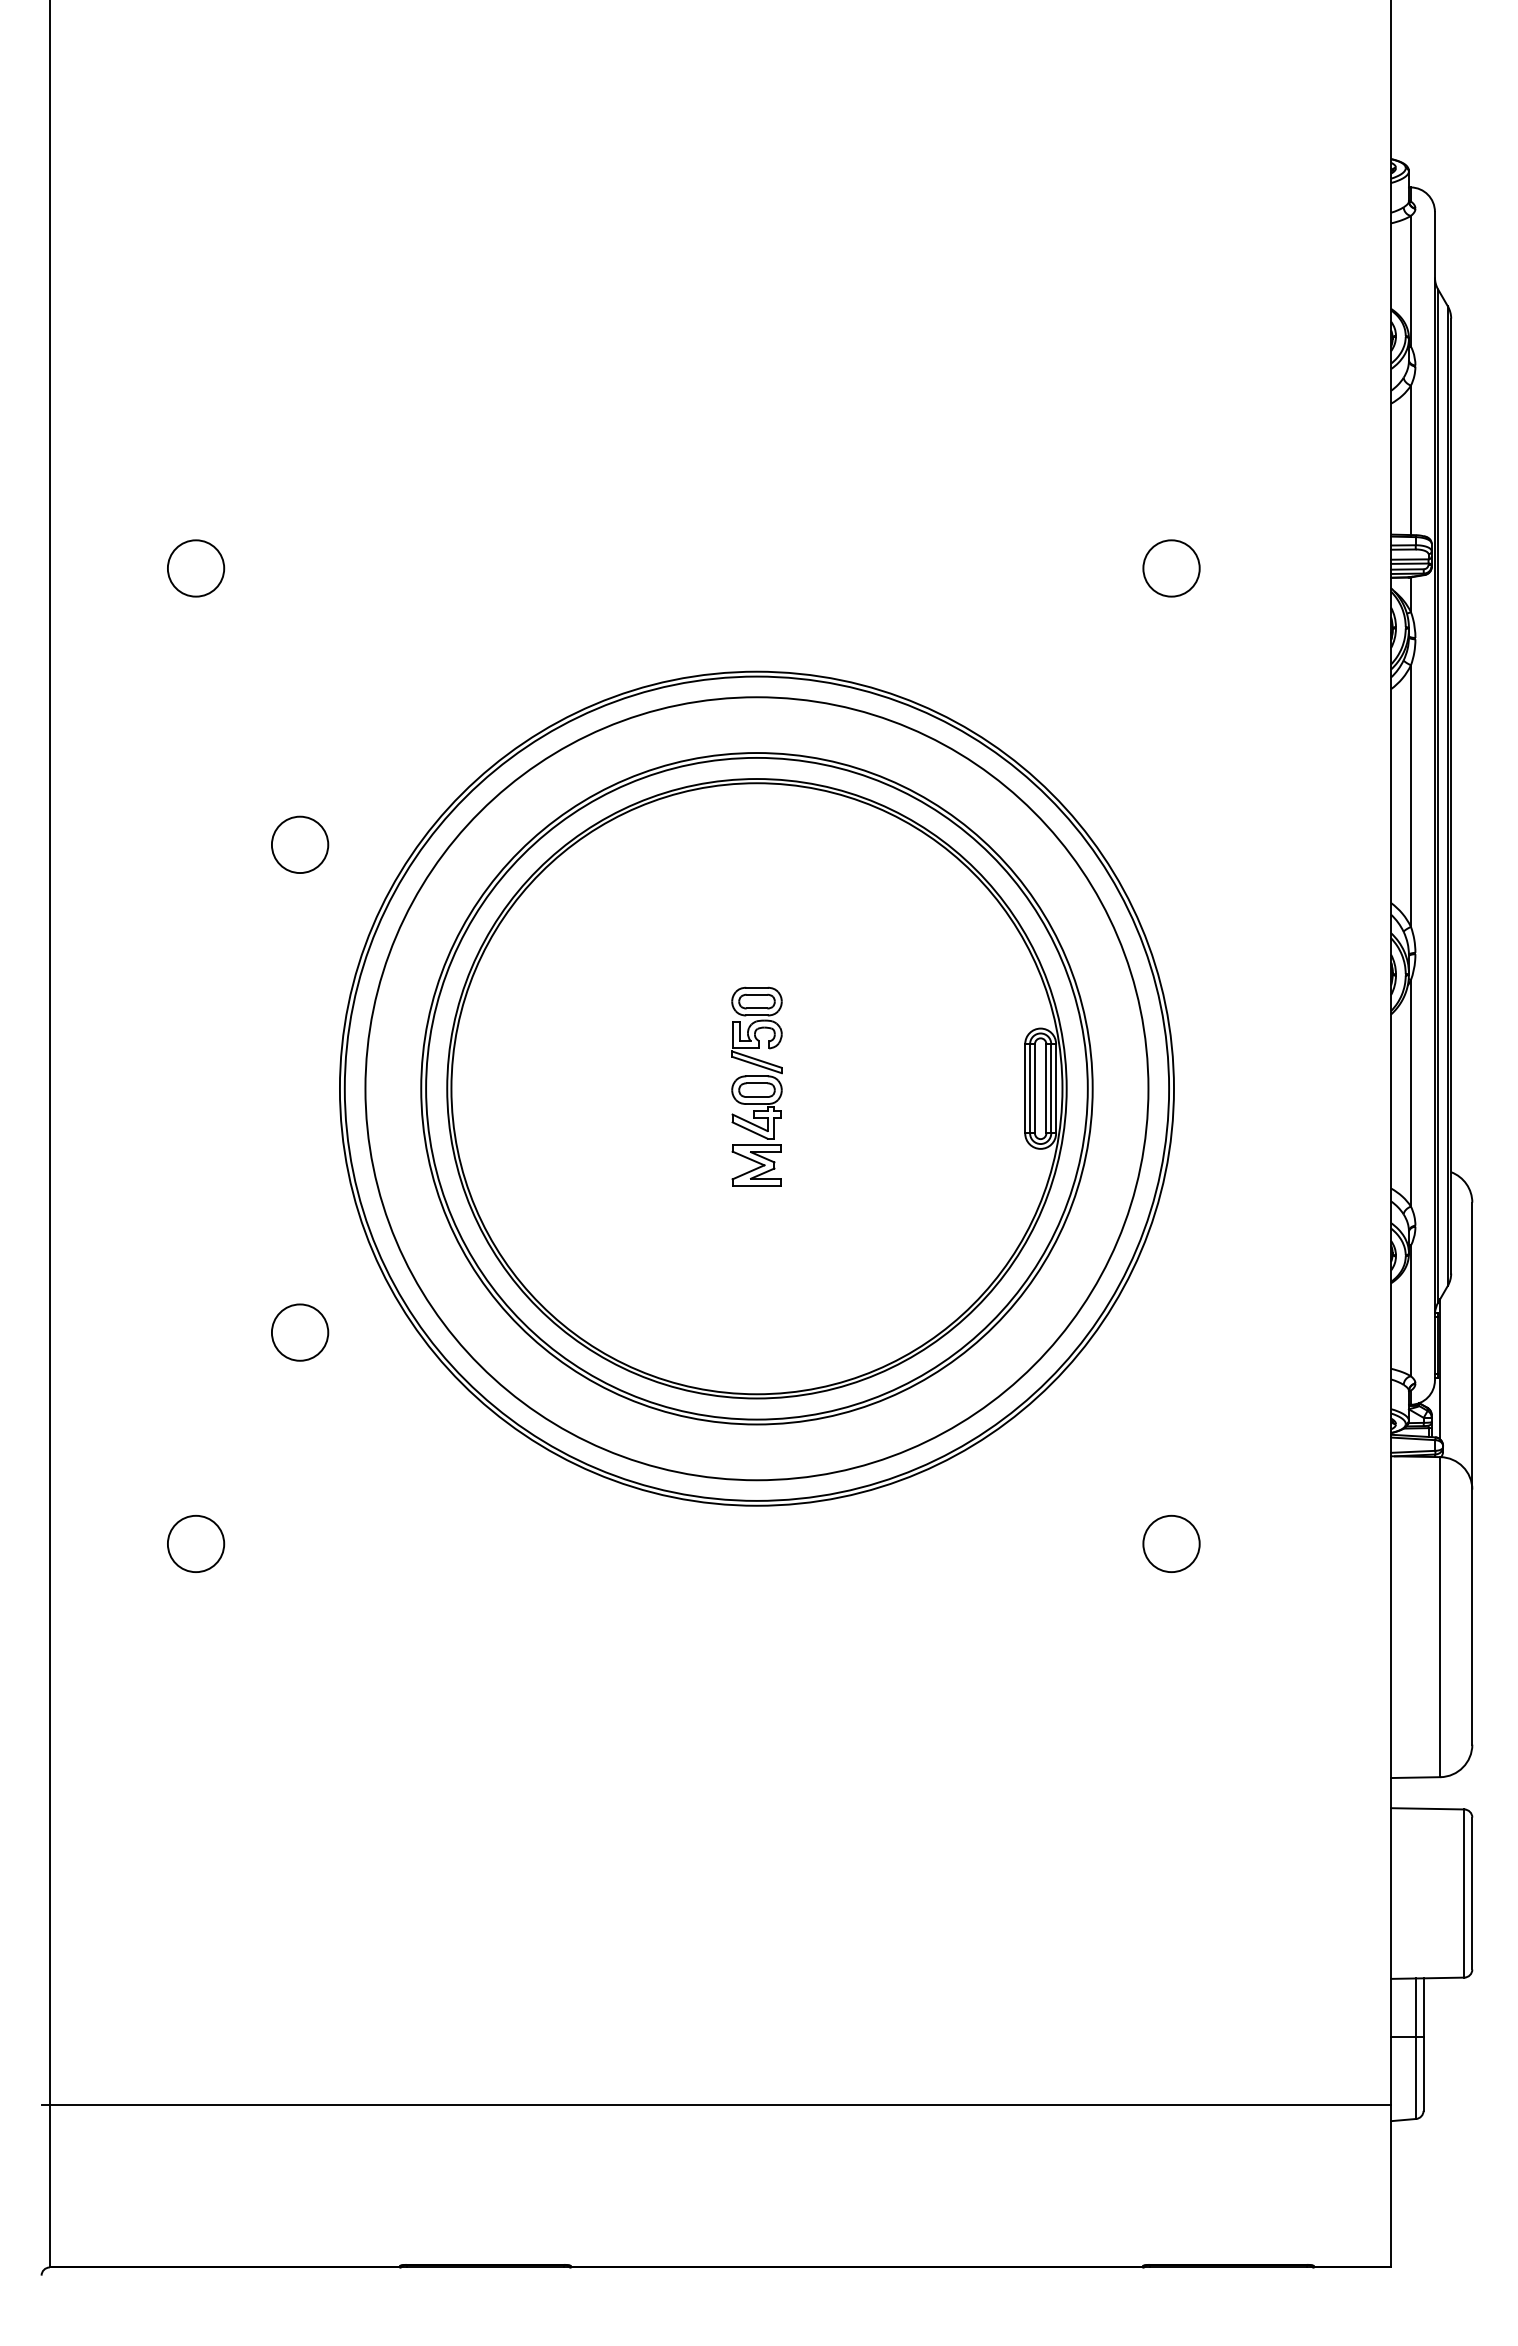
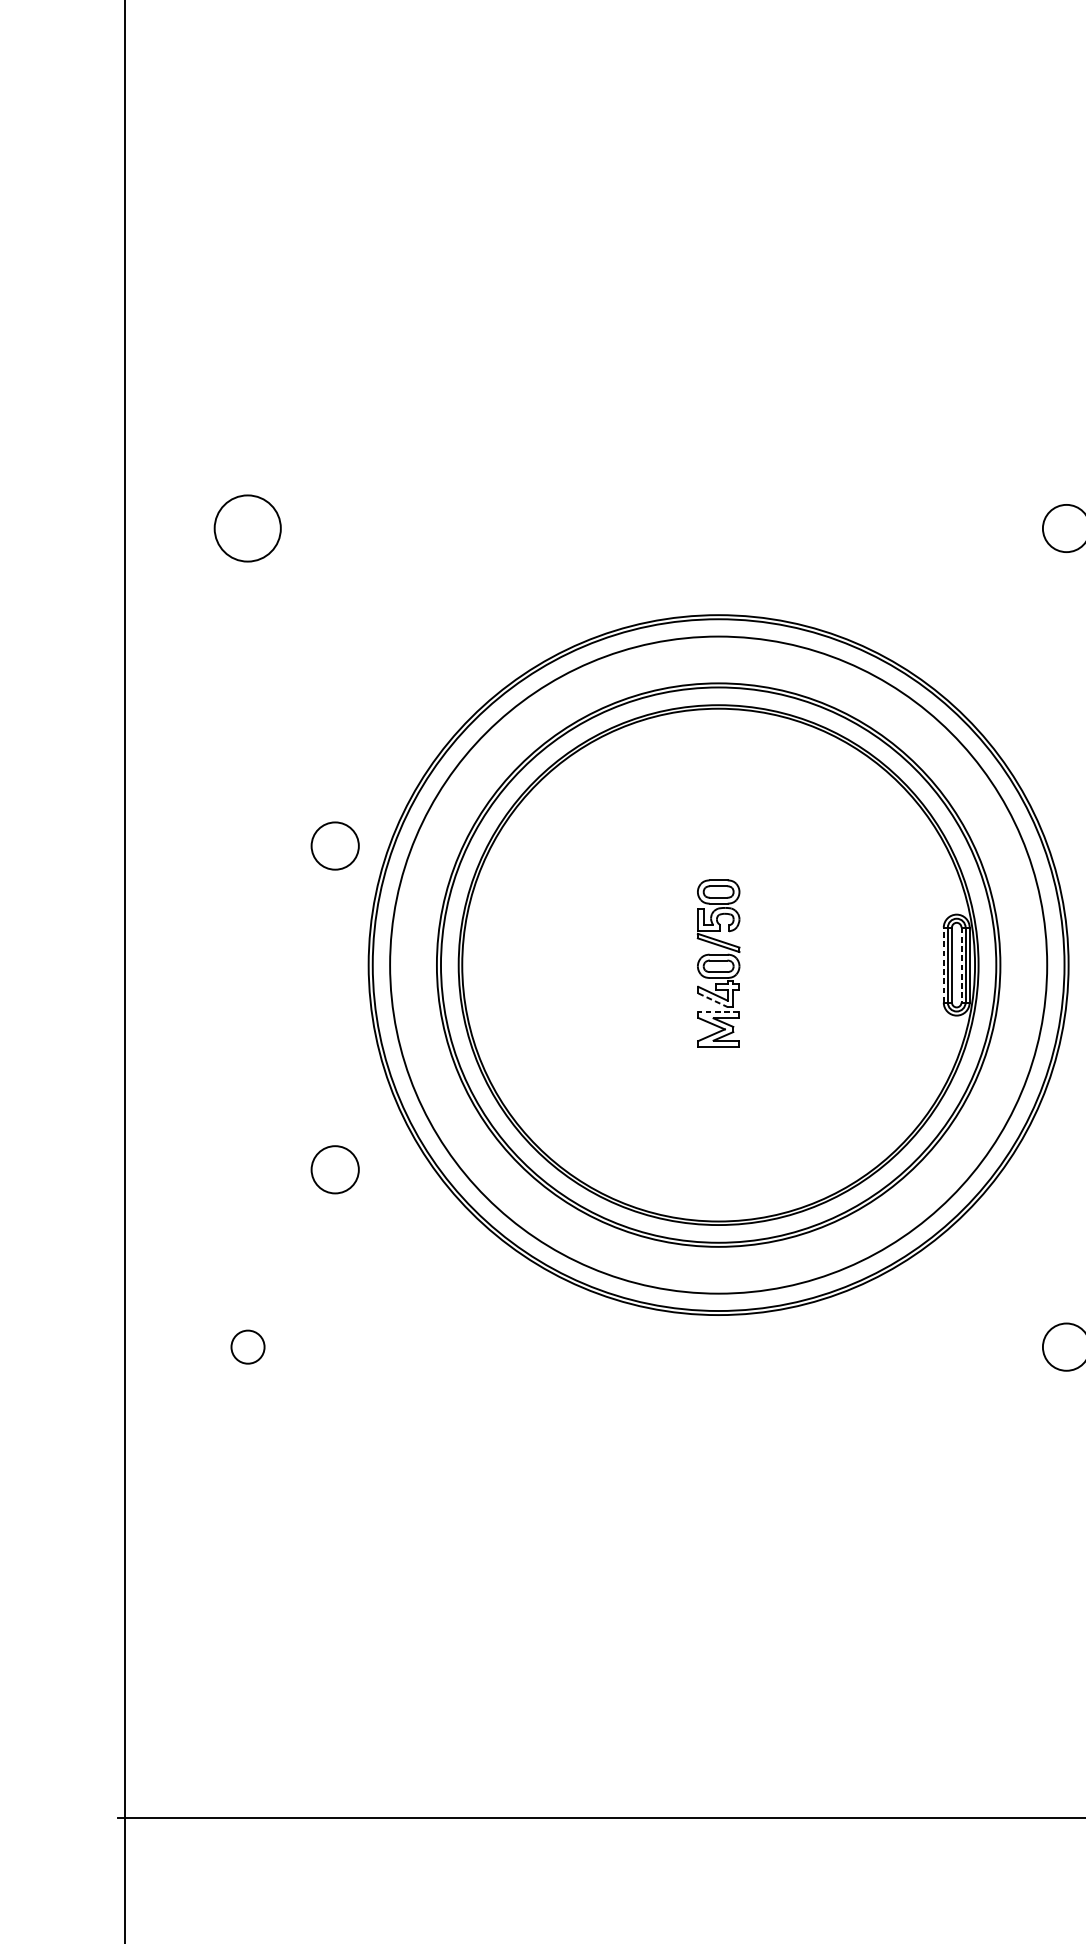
circle: (196, 568) -> (248, 528), size x1.4
circle: (300, 844) -> (335, 845), moved
line: (1025, 1088) -> (944, 964), solid -> dashed
line: (1046, 1088) -> (961, 964), solid -> dashed
line: (750, 1130) -> (713, 1000), solid -> dashed
line: (756, 1144) -> (718, 1011), solid -> dashed
circle: (196, 1543) -> (248, 1346), size x0.7

